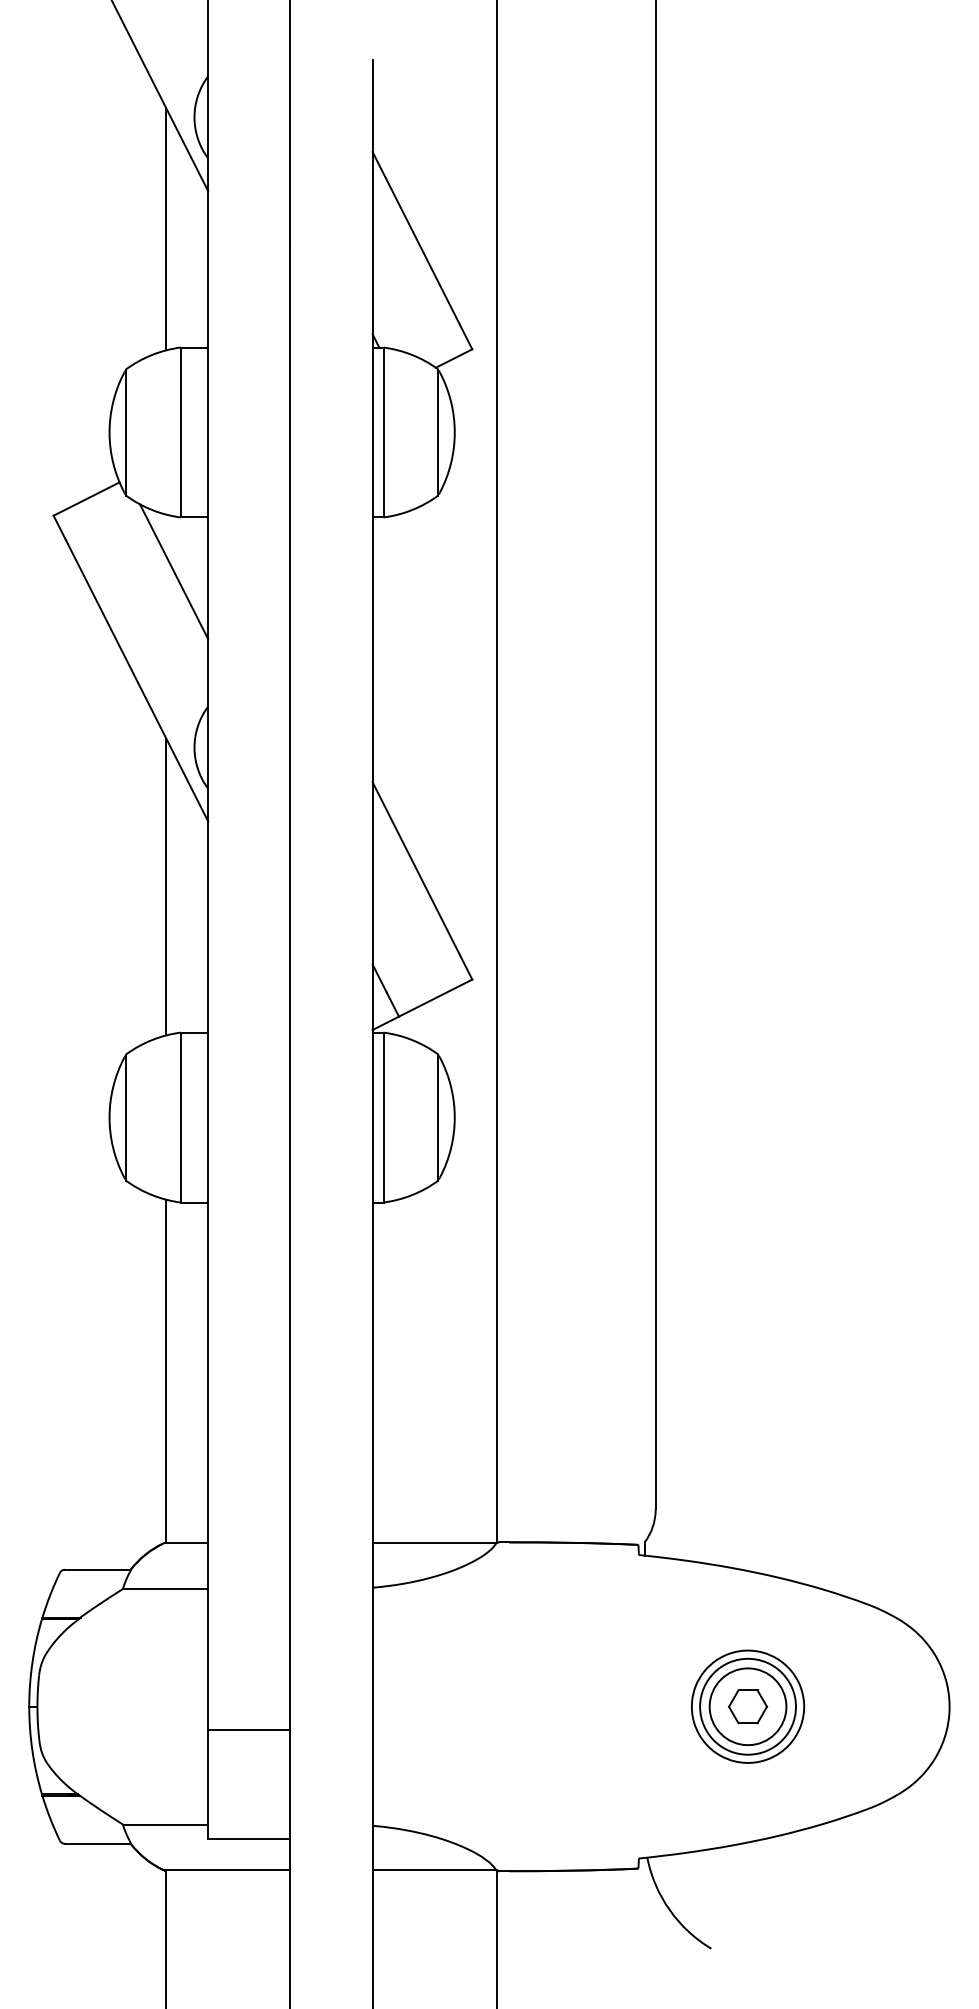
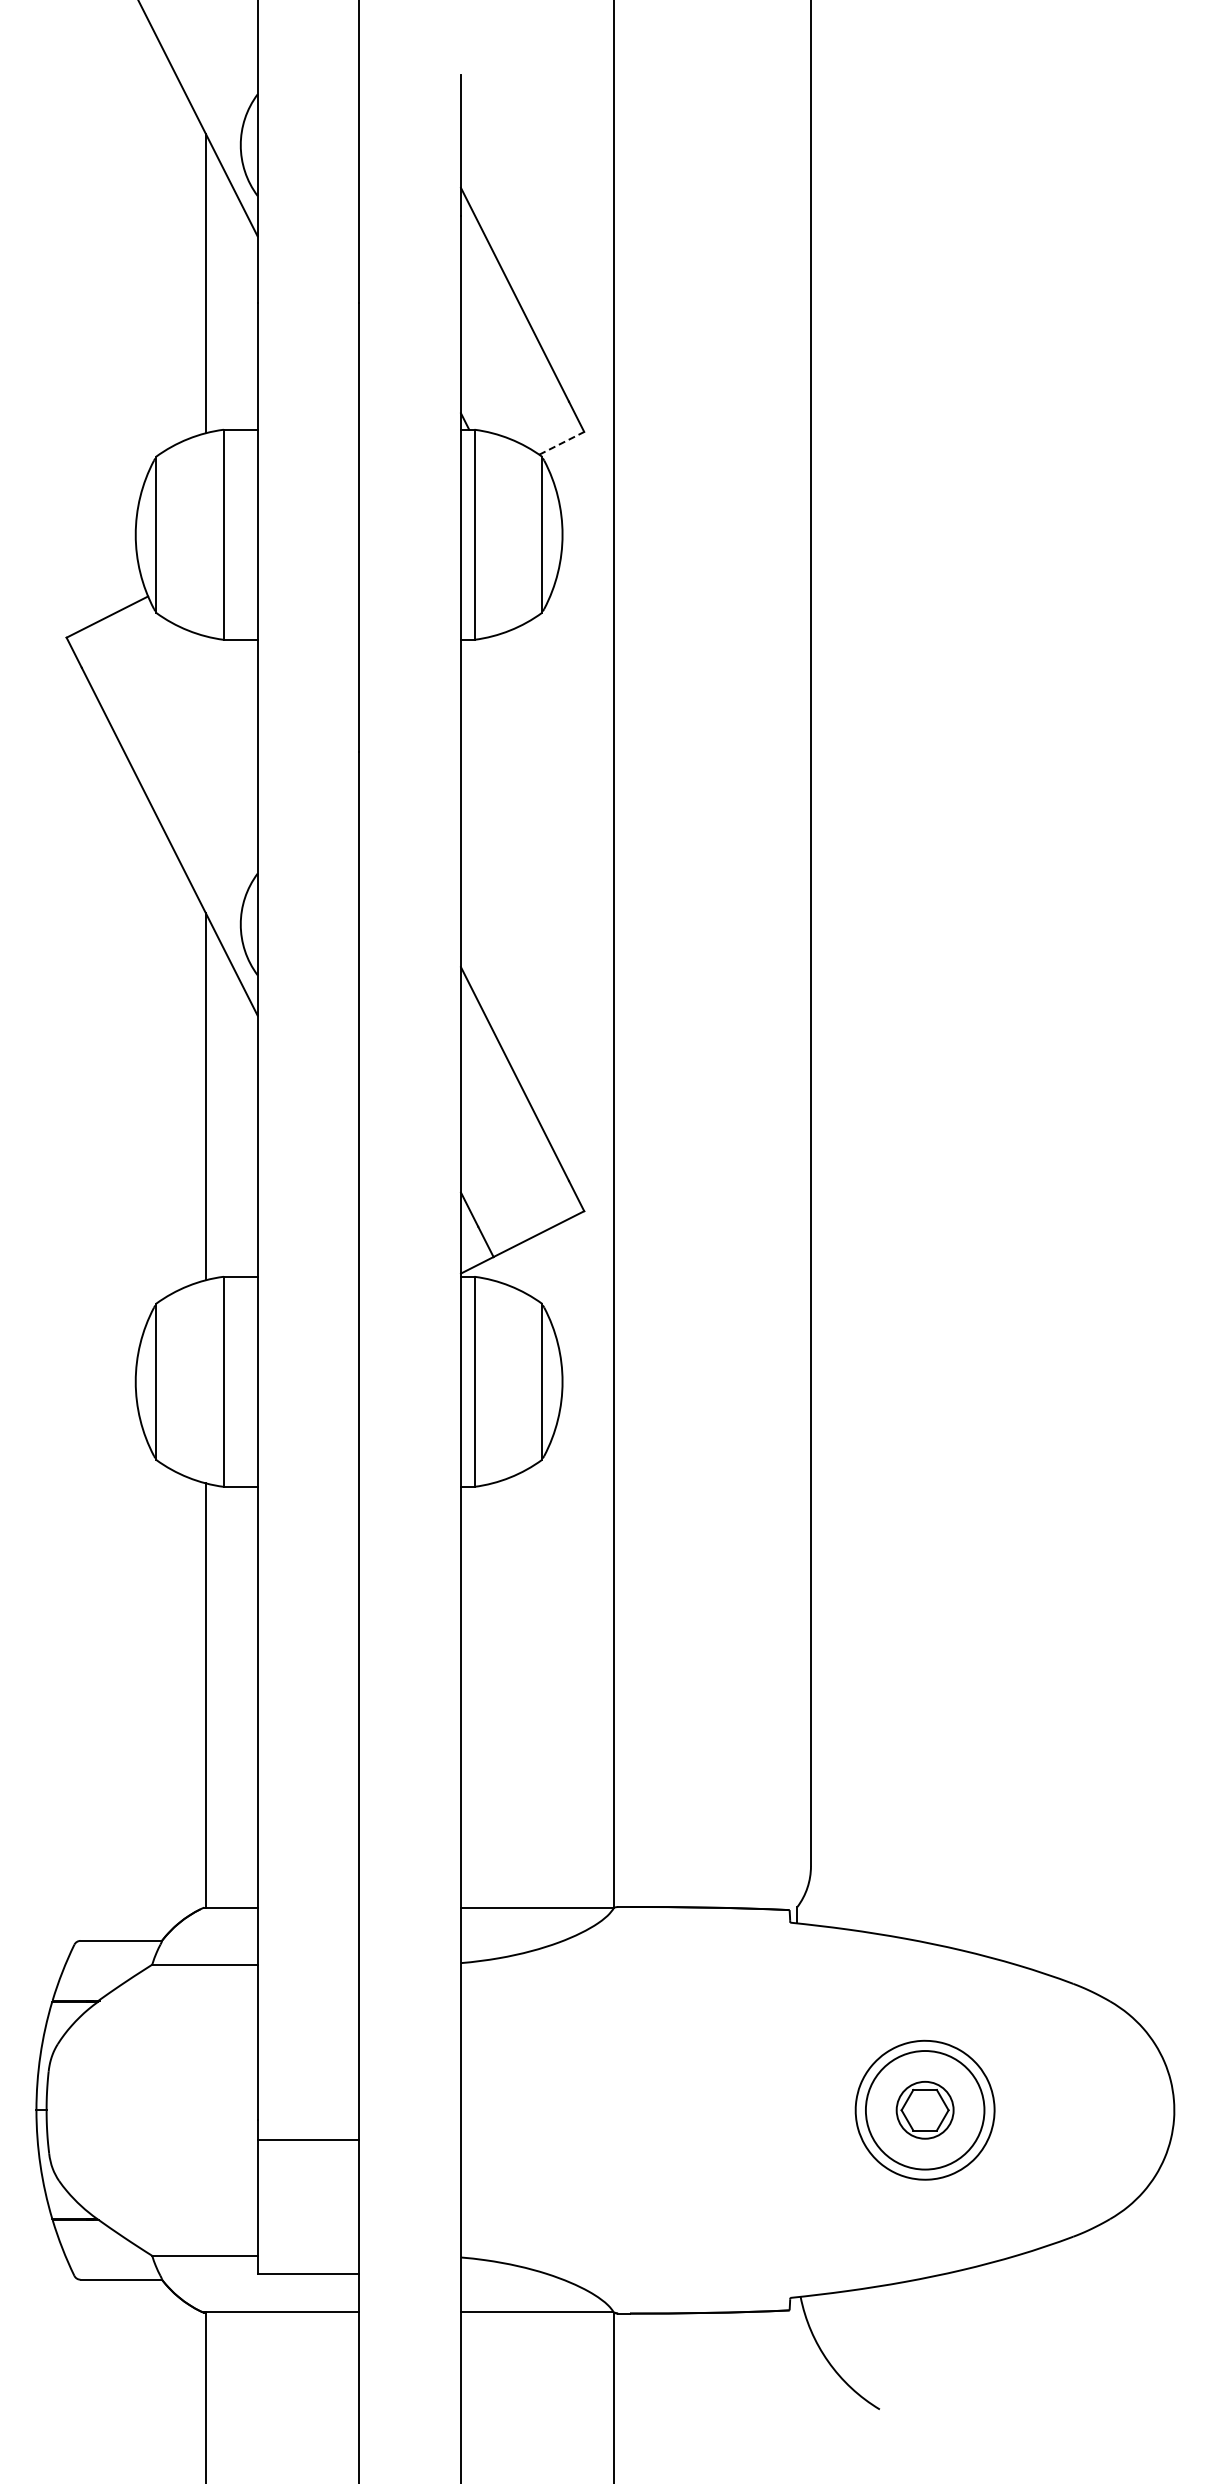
line: (454, 358) -> (562, 443), solid -> dashed
line: (174, 571) -> (215, 706), removed
circle: (747, 1706) -> (924, 2109), size x0.6

